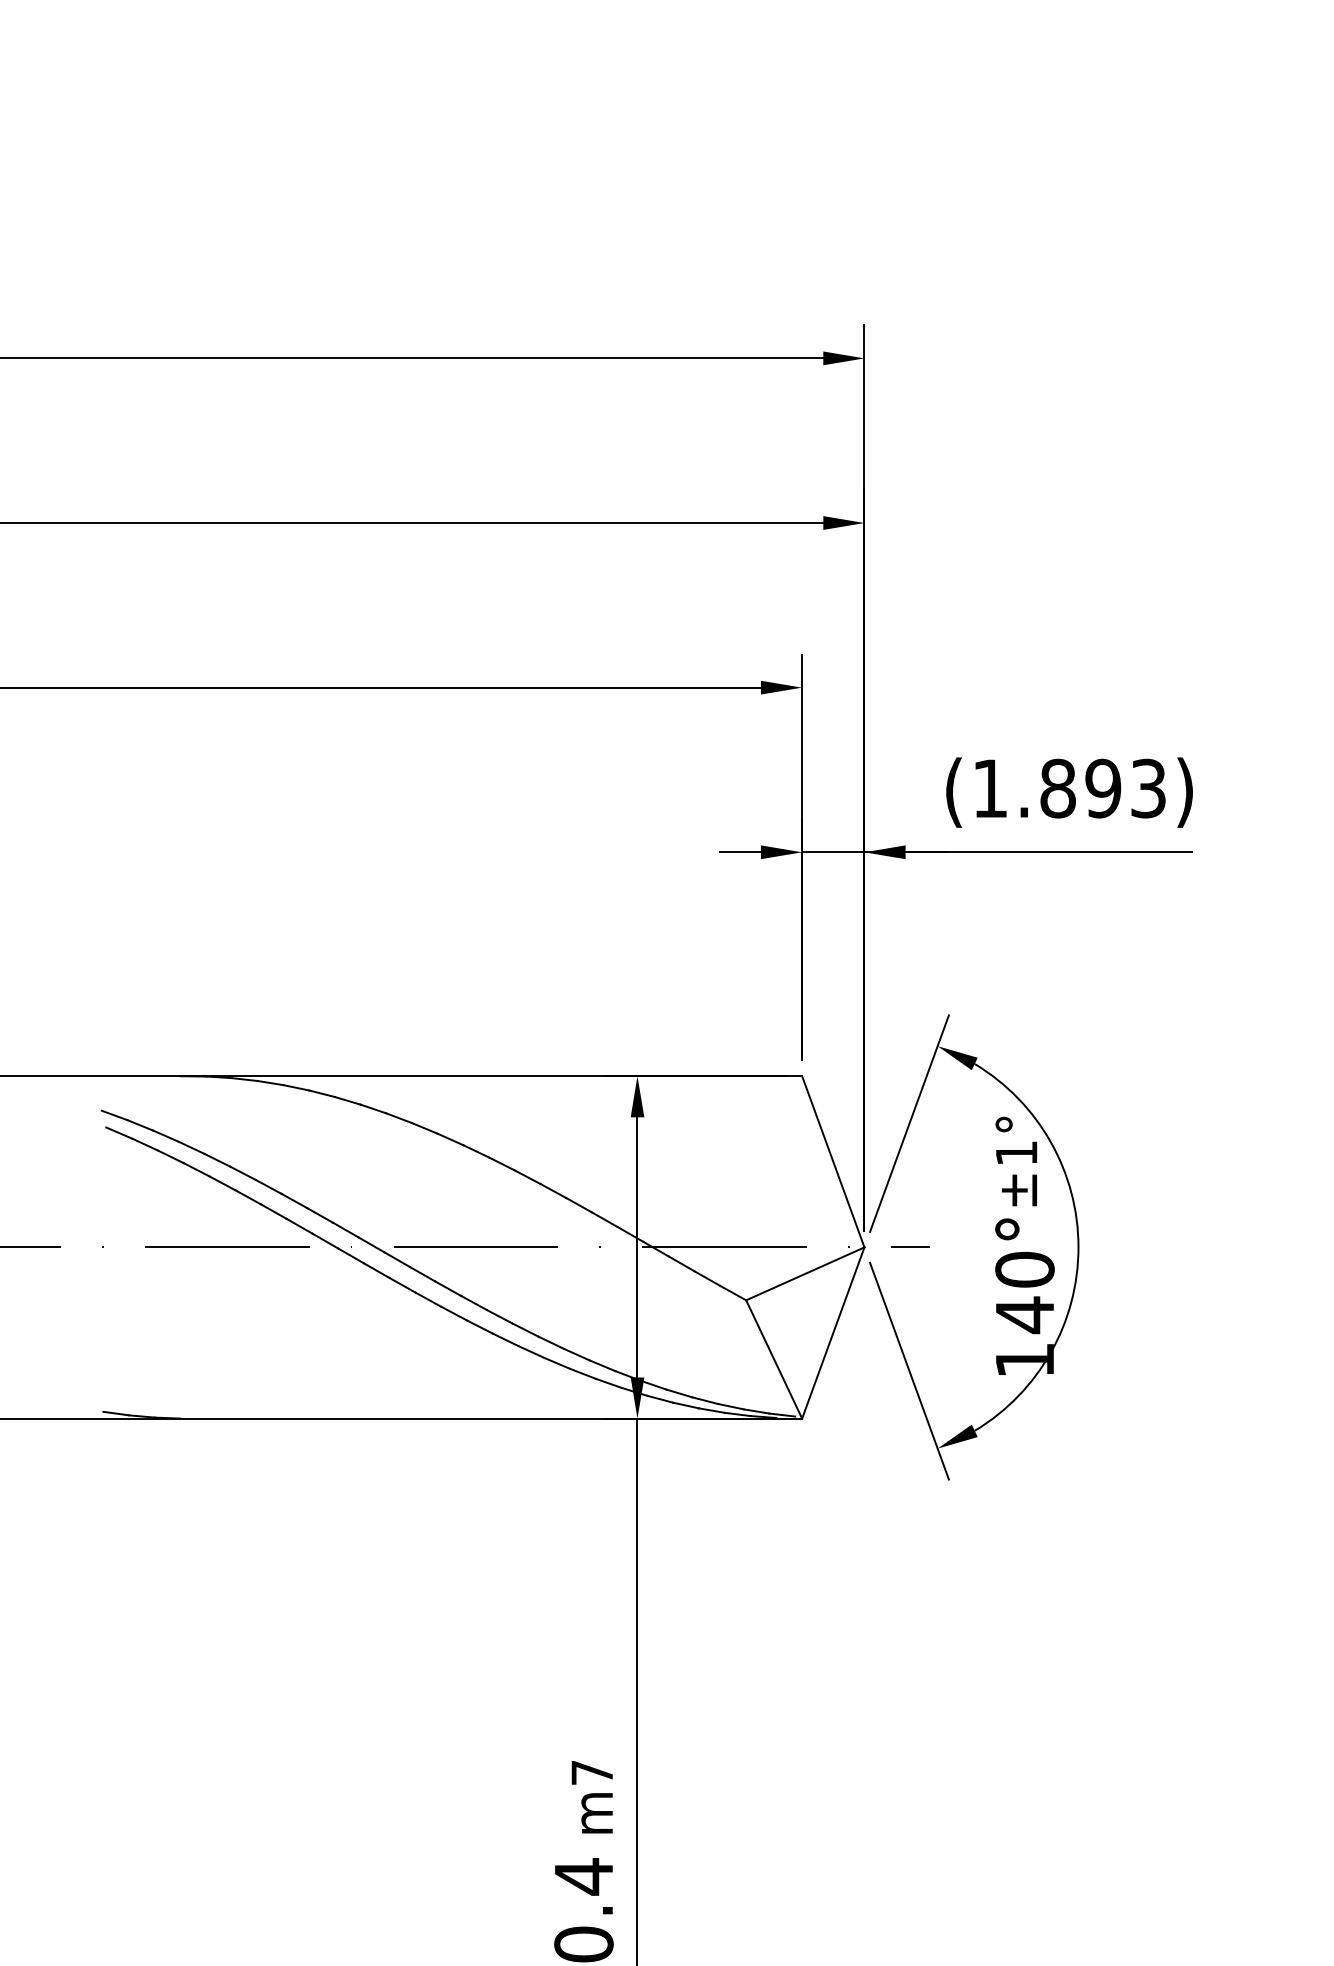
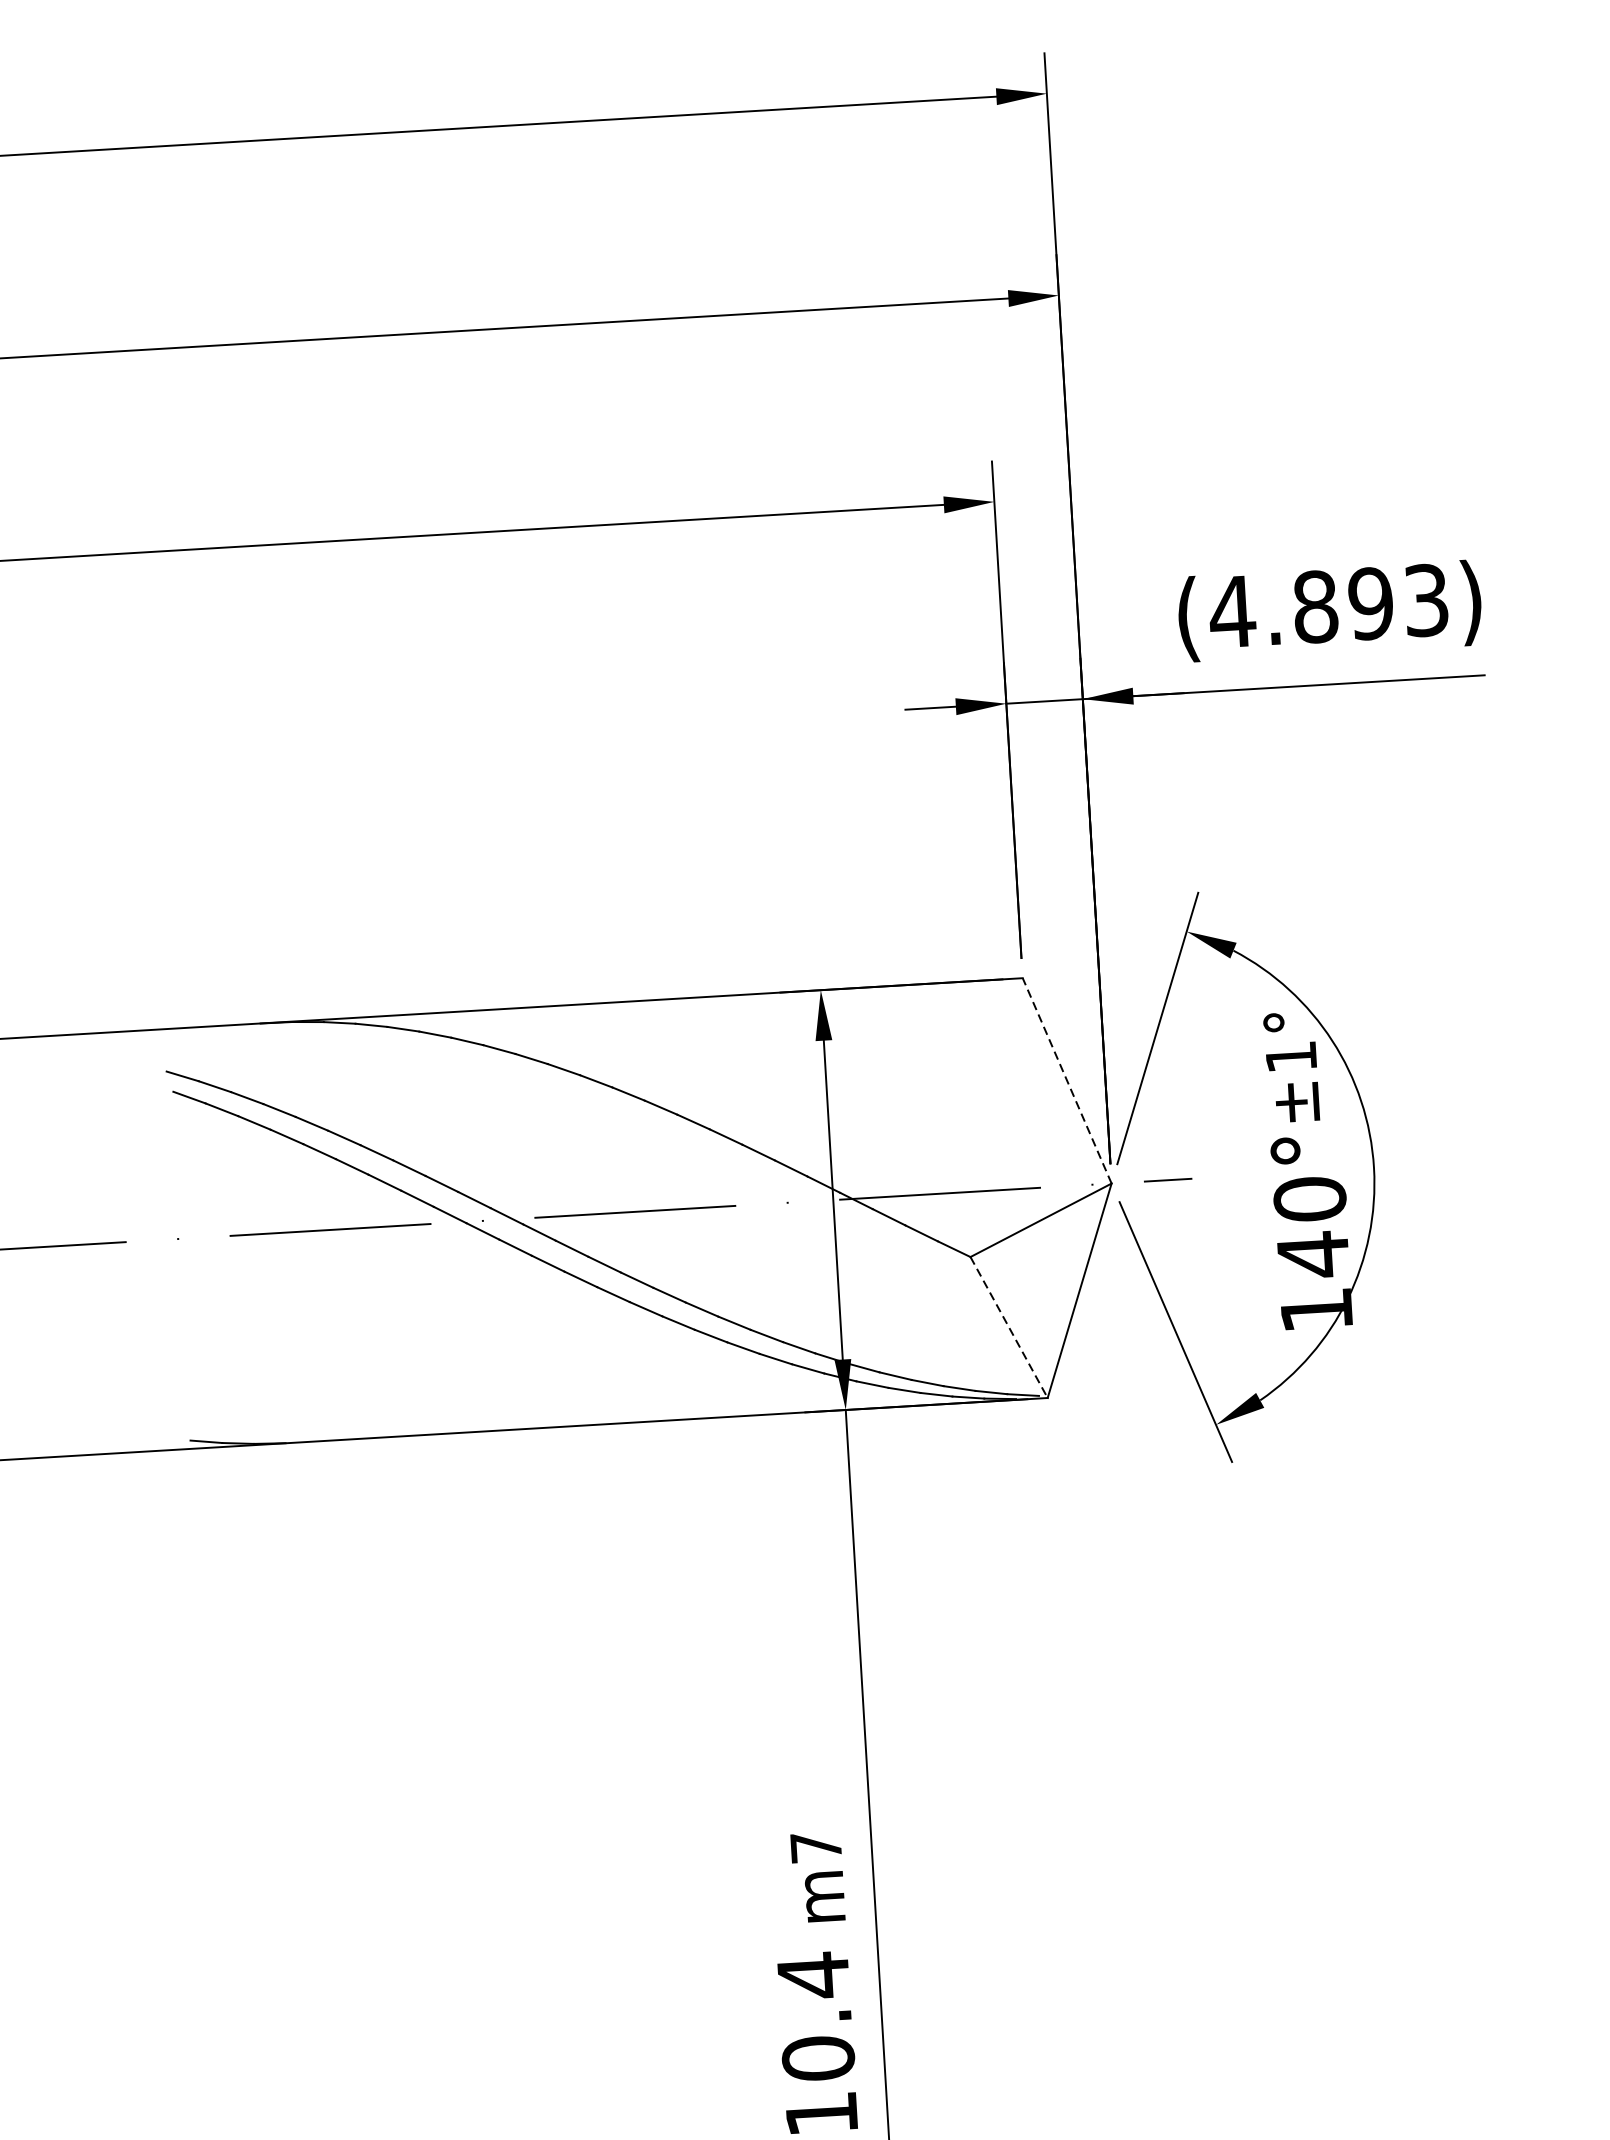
text: (990, 788) -> (1232, 611), (1.893) -> (4.893)
line: (833, 1161) -> (1067, 1080), solid -> dashed
line: (774, 1359) -> (1009, 1327), solid -> dashed

